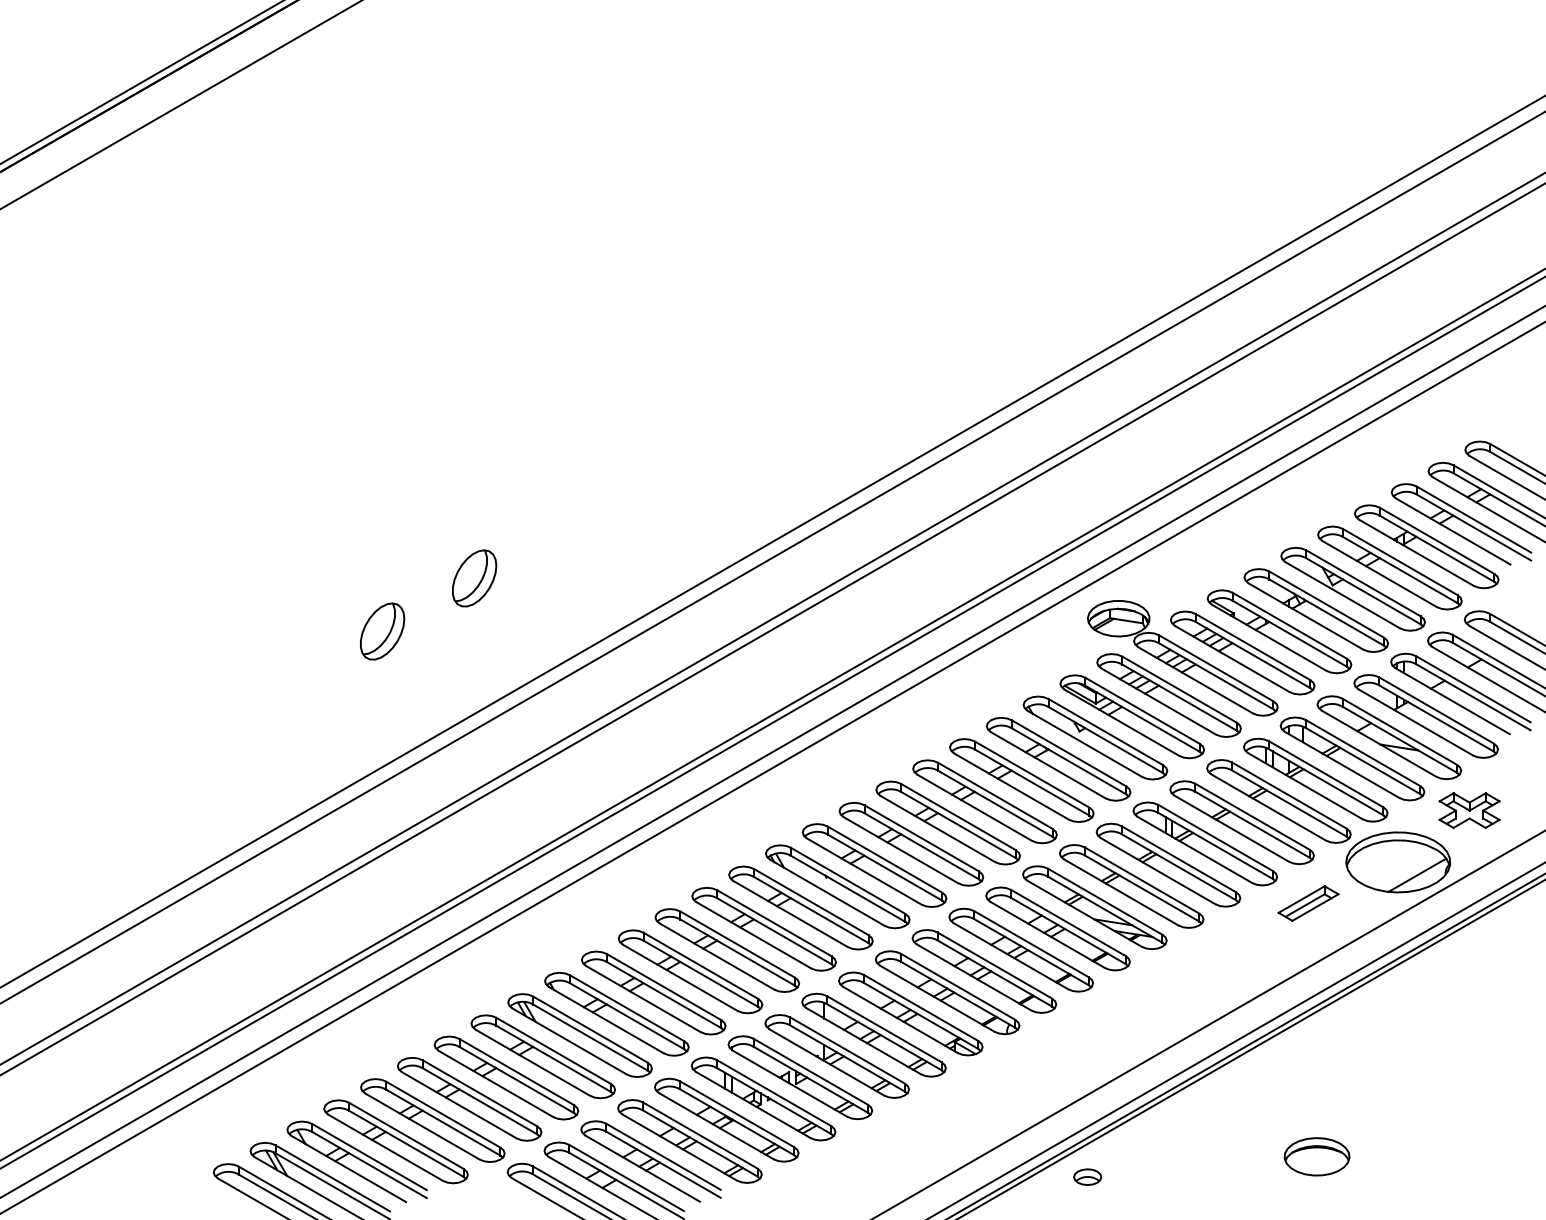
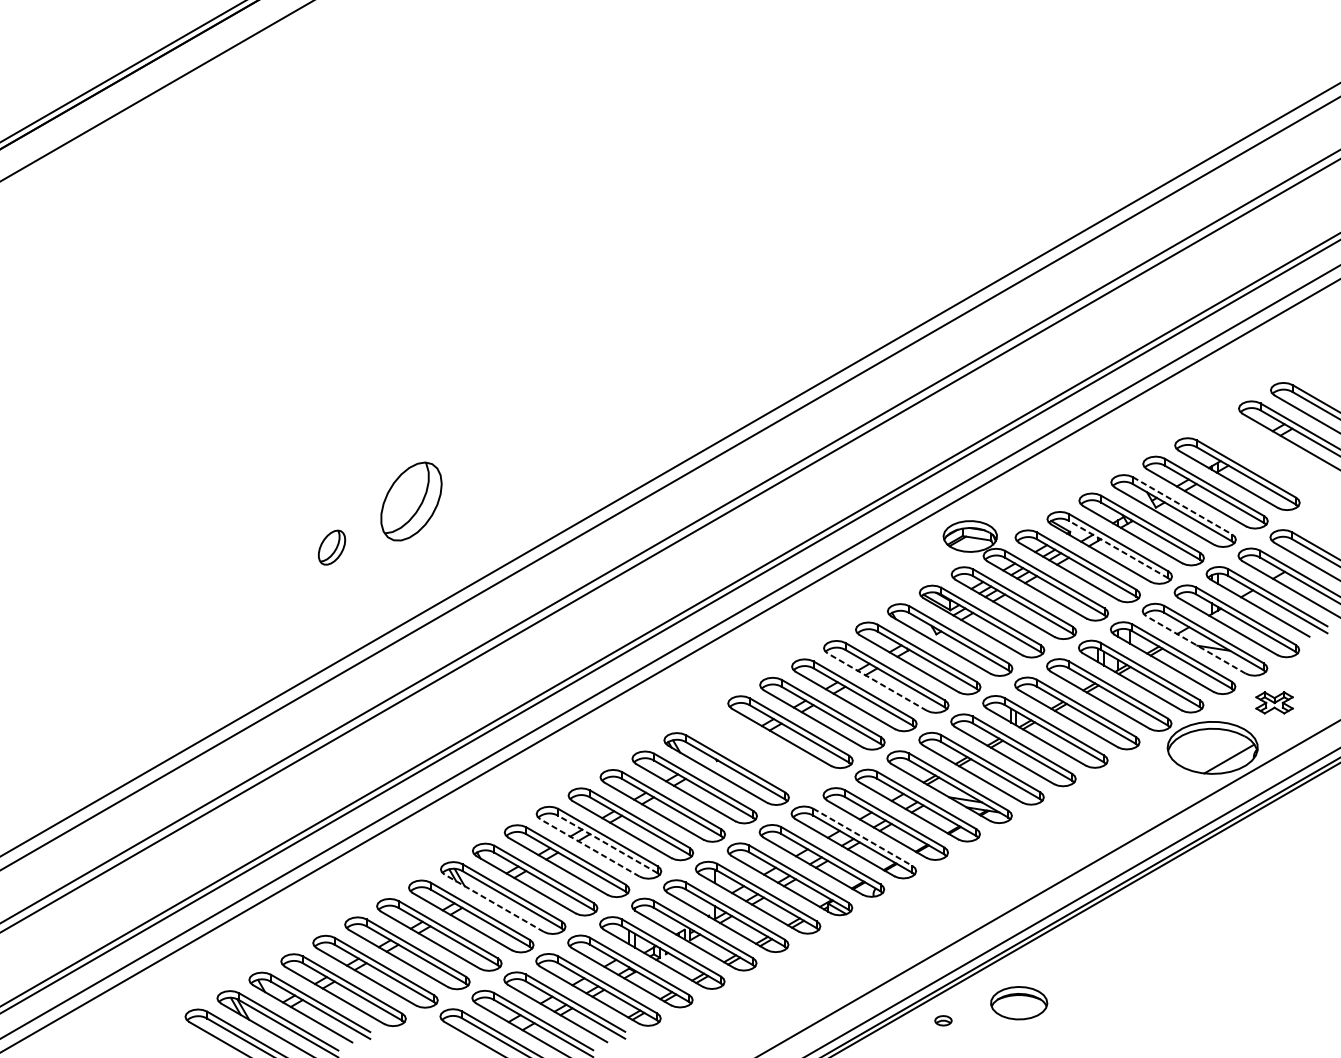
part: (1461, 524) -> (1267, 454), removed
part: (474, 578) -> (411, 501), size x1.6
line: (1363, 583) -> (1182, 506), solid -> dashed
part: (382, 631) -> (331, 547), size x0.7
line: (1289, 633) -> (1118, 549), solid -> dashed
line: (1378, 743) -> (1195, 644), solid -> dashed
line: (1011, 786) -> (877, 682), solid -> dashed
part: (1469, 810) -> (1274, 702), size x0.7
part: (874, 865) -> (758, 750), removed
part: (1308, 903) -> (1134, 783), removed
line: (995, 965) -> (863, 837), solid -> dashed
line: (700, 973) -> (607, 844), solid -> dashed
line: (679, 977) -> (589, 847), solid -> dashed
line: (569, 1041) -> (494, 903), solid -> dashed
part: (1316, 1156) -> (1018, 1002), moved
part: (1087, 1176) -> (943, 1020), size x0.7

